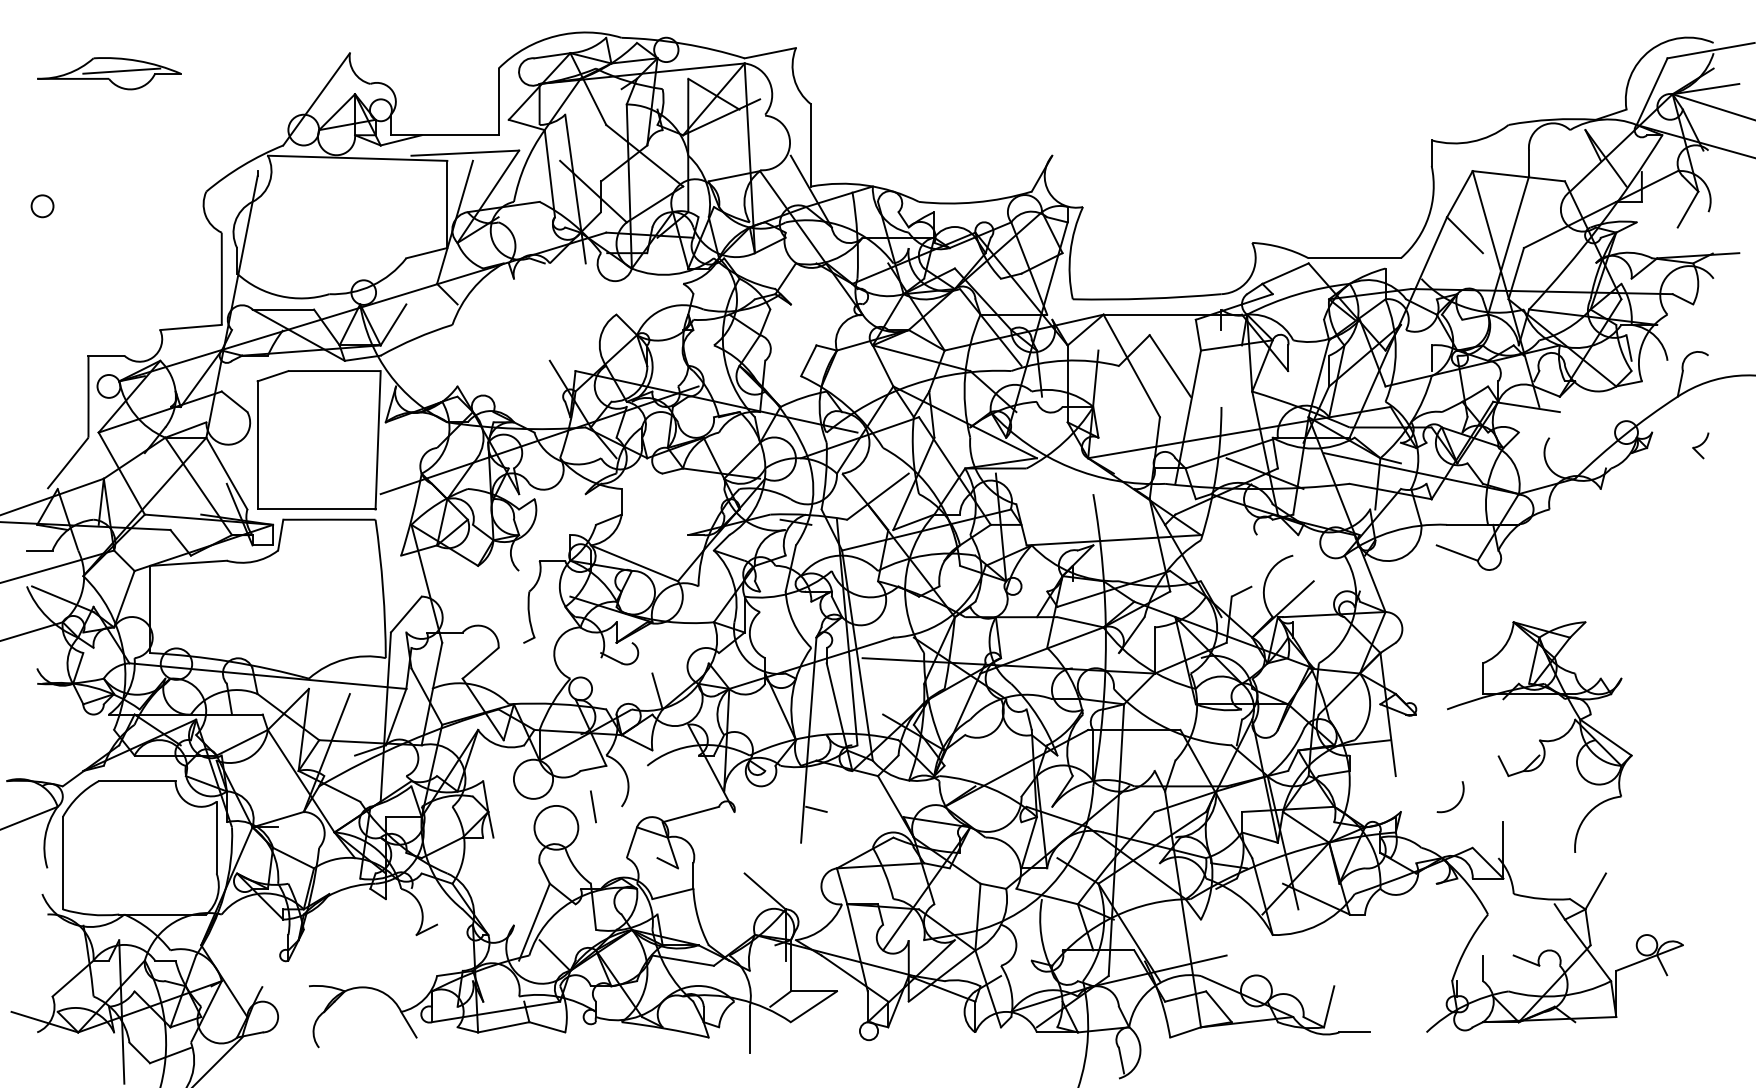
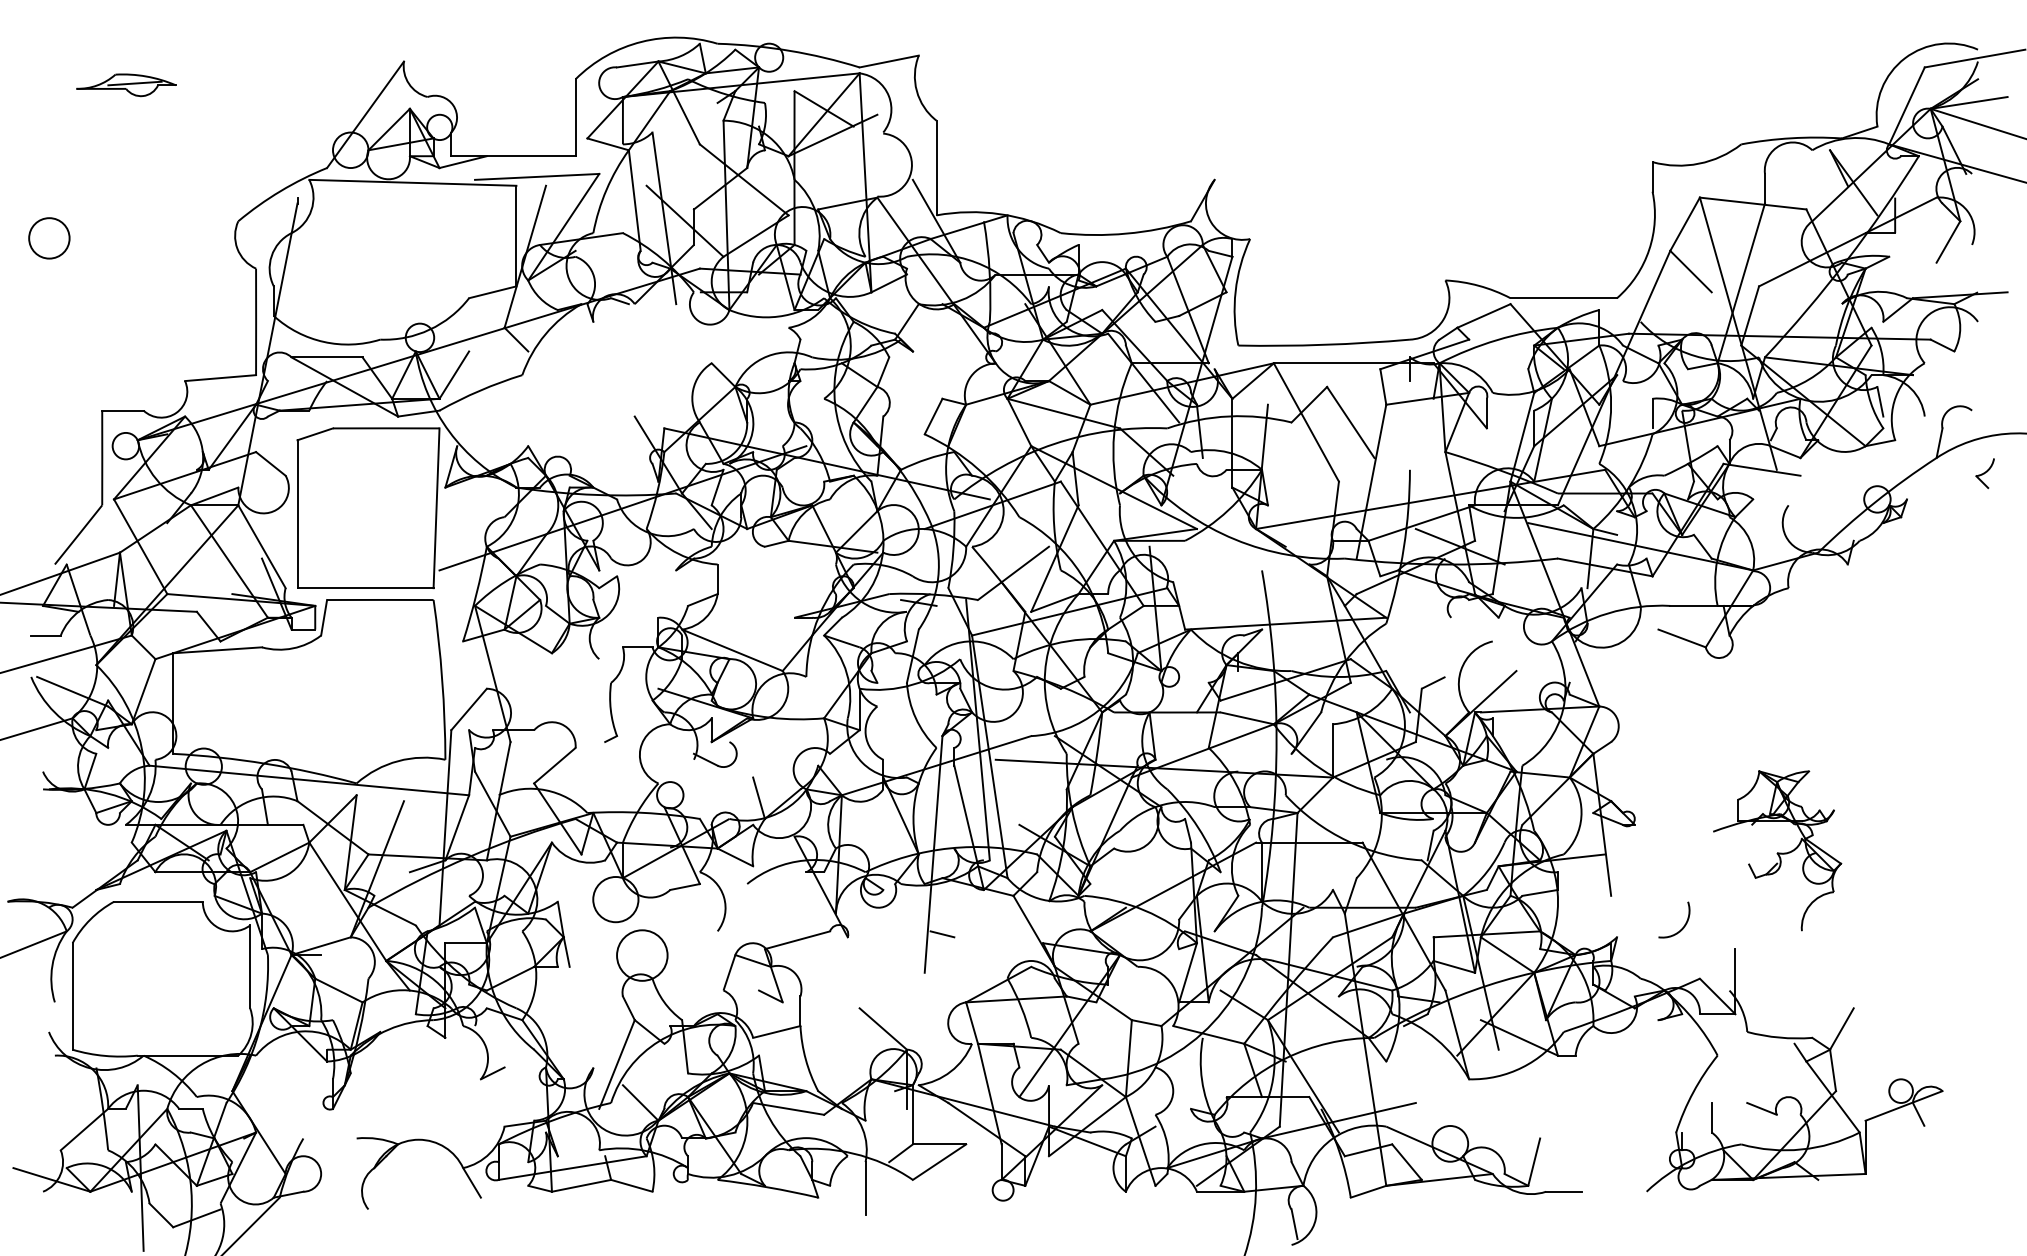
part: (109, 73) -> (126, 85), size x0.6
circle: (41, 205) -> (48, 237), size x1.6
part: (1700, 445) -> (1984, 473), moved
part: (1539, 736) -> (1777, 850), size x0.6
line: (592, 806) -> (684, 931), removed

